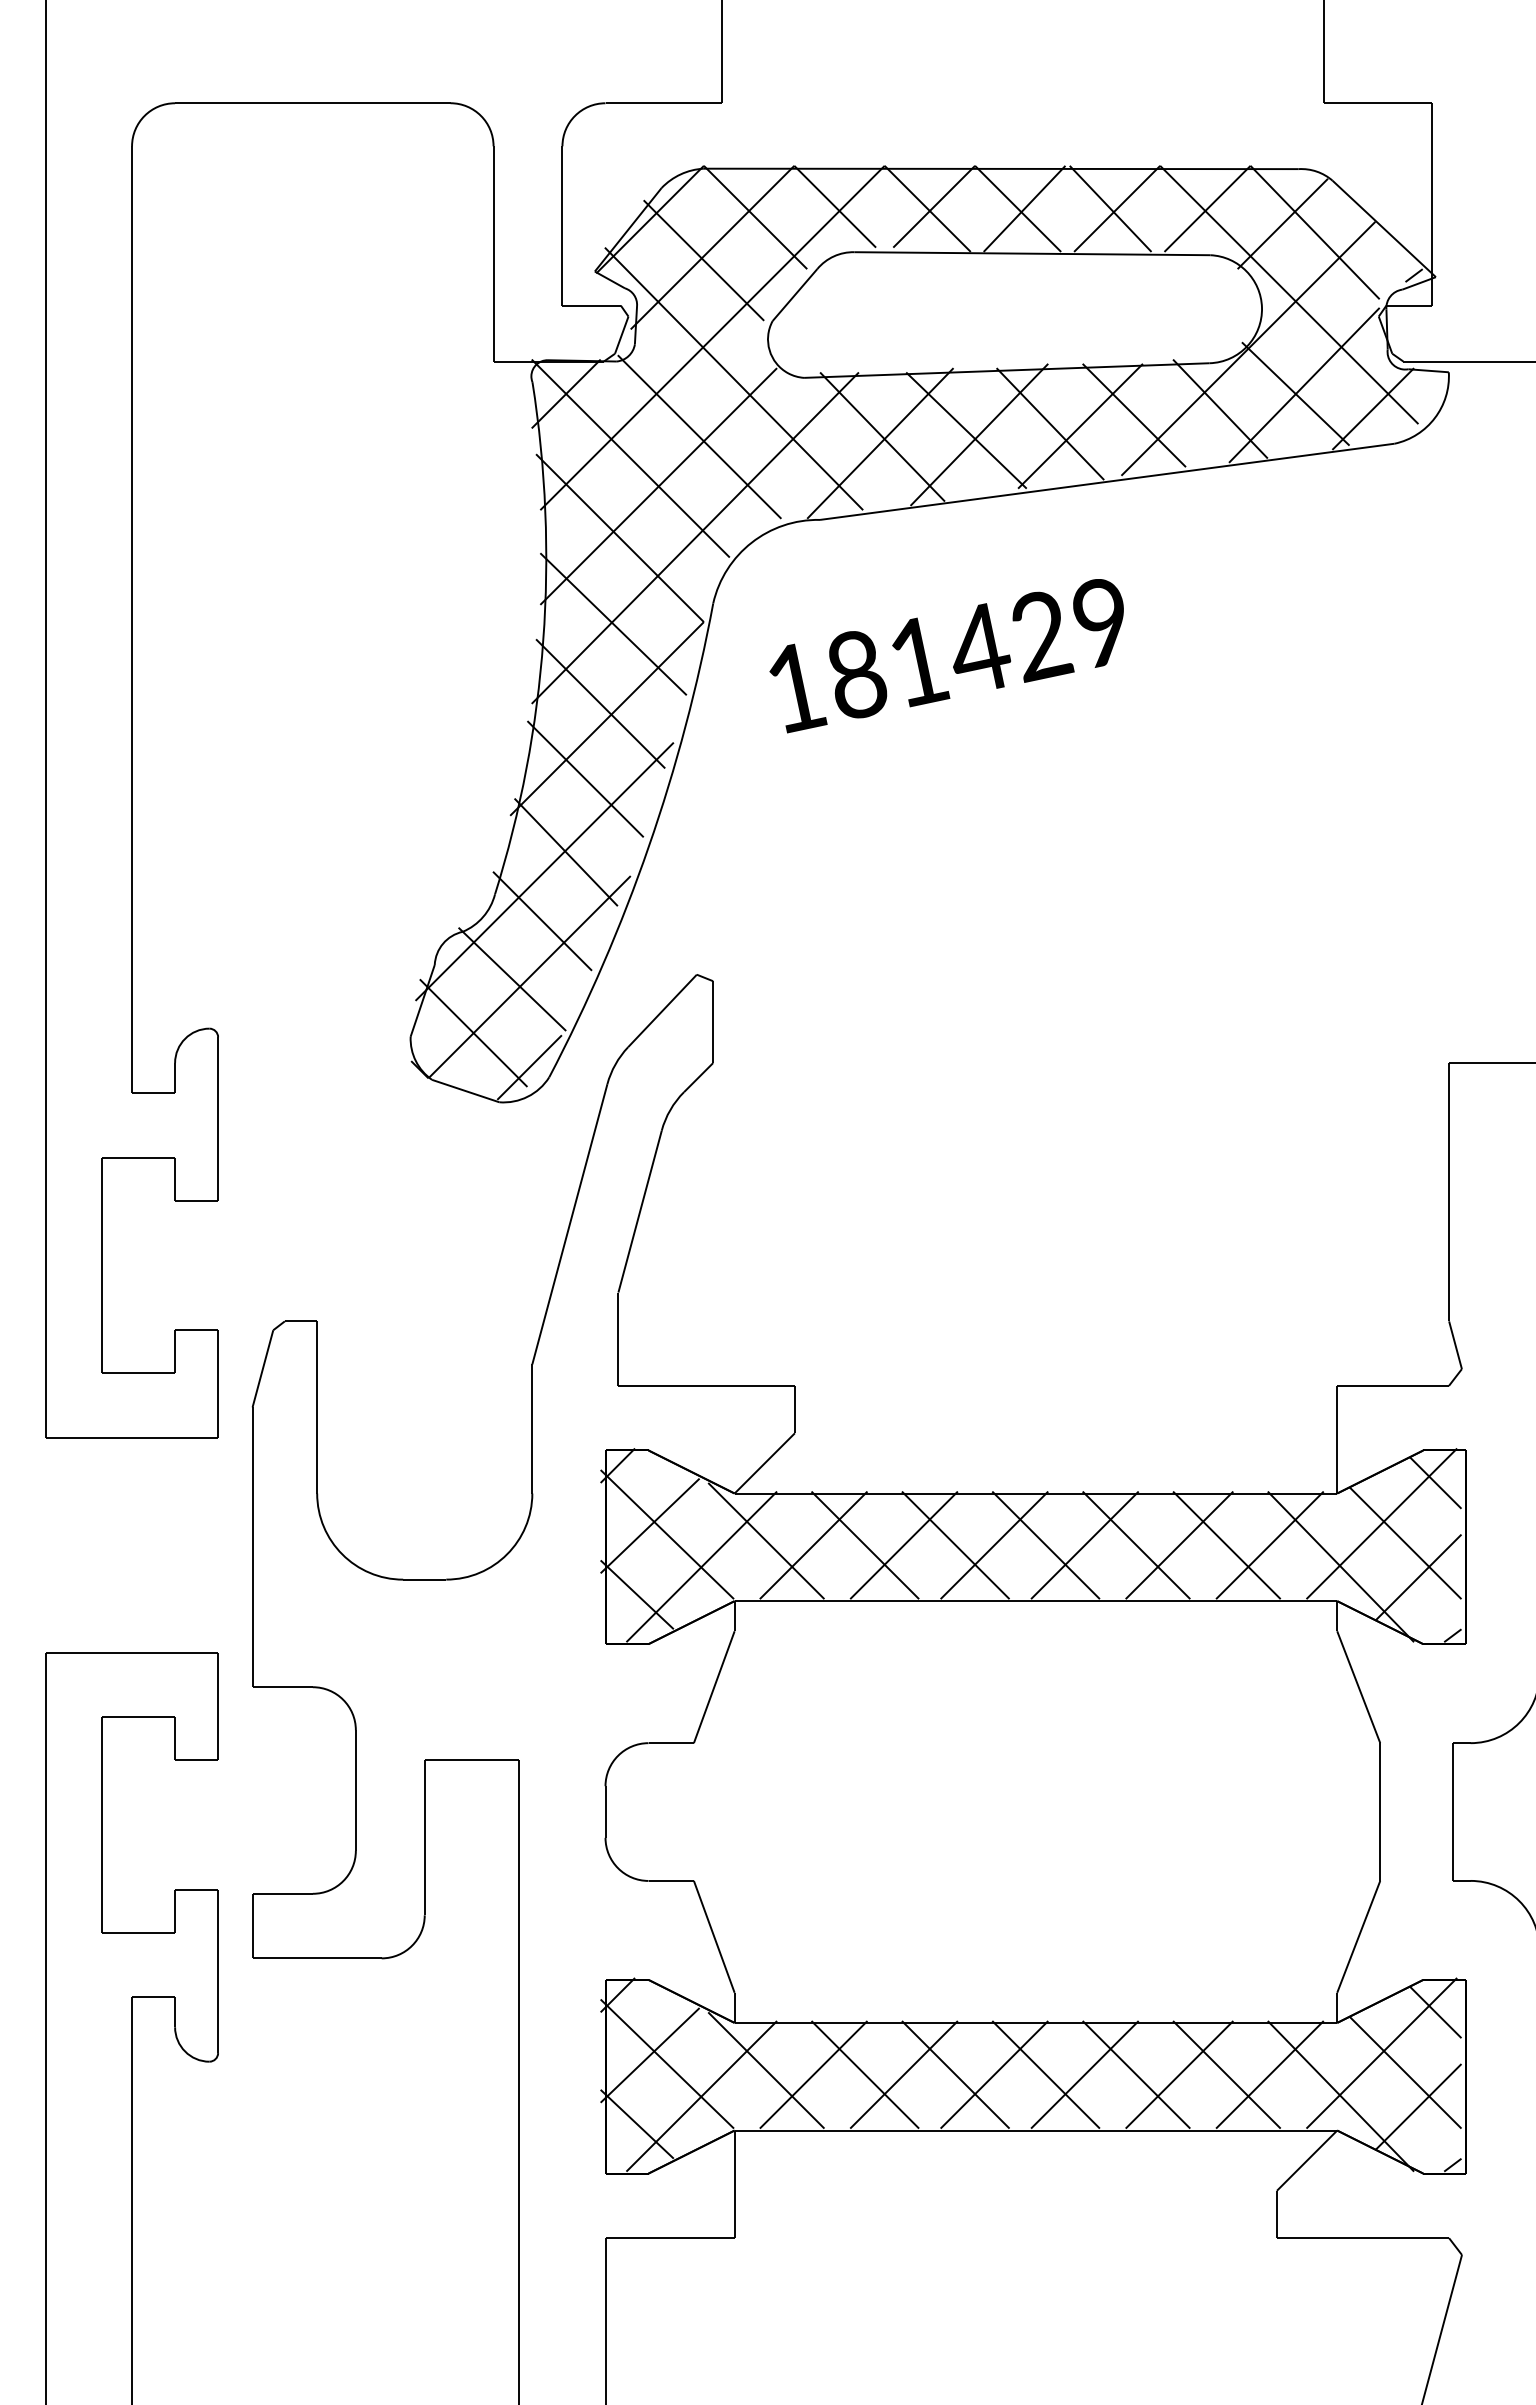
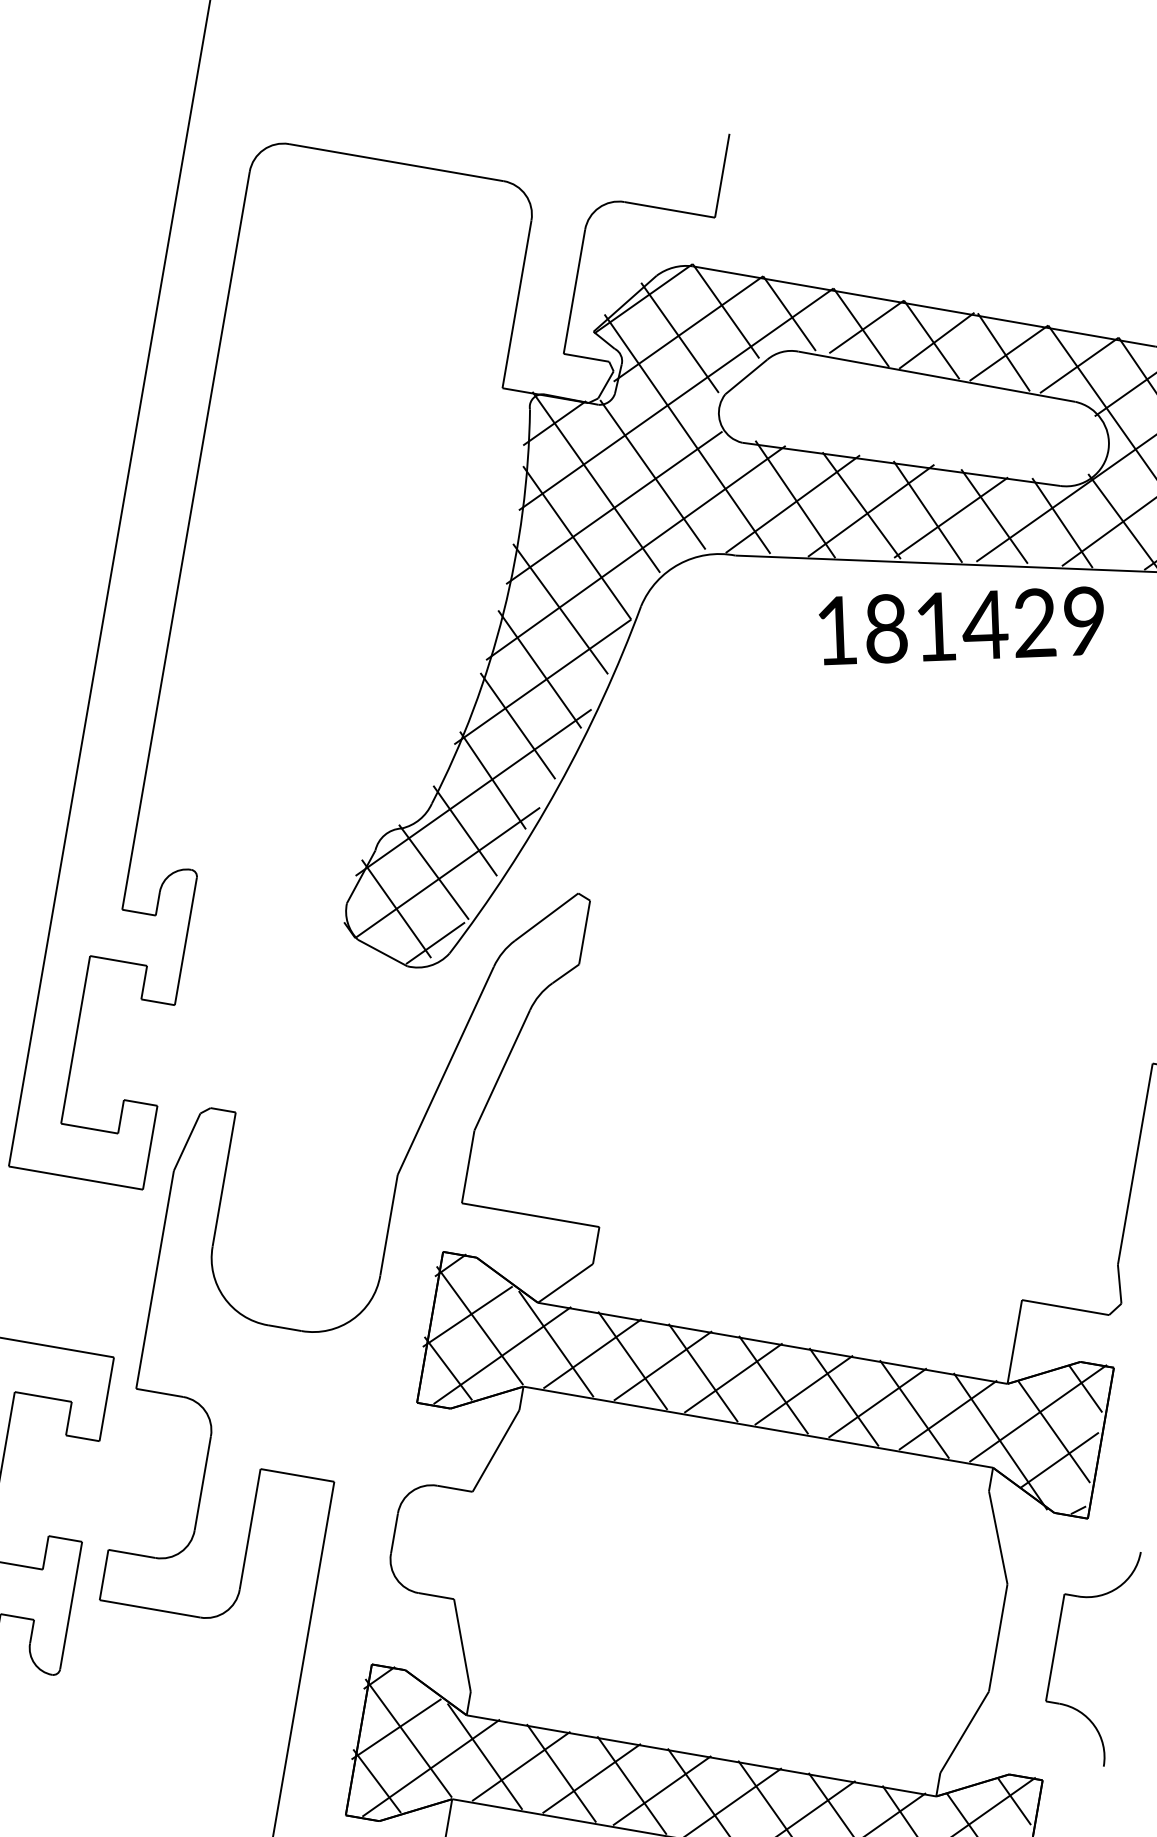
text: (946, 656) -> (958, 626), moved

